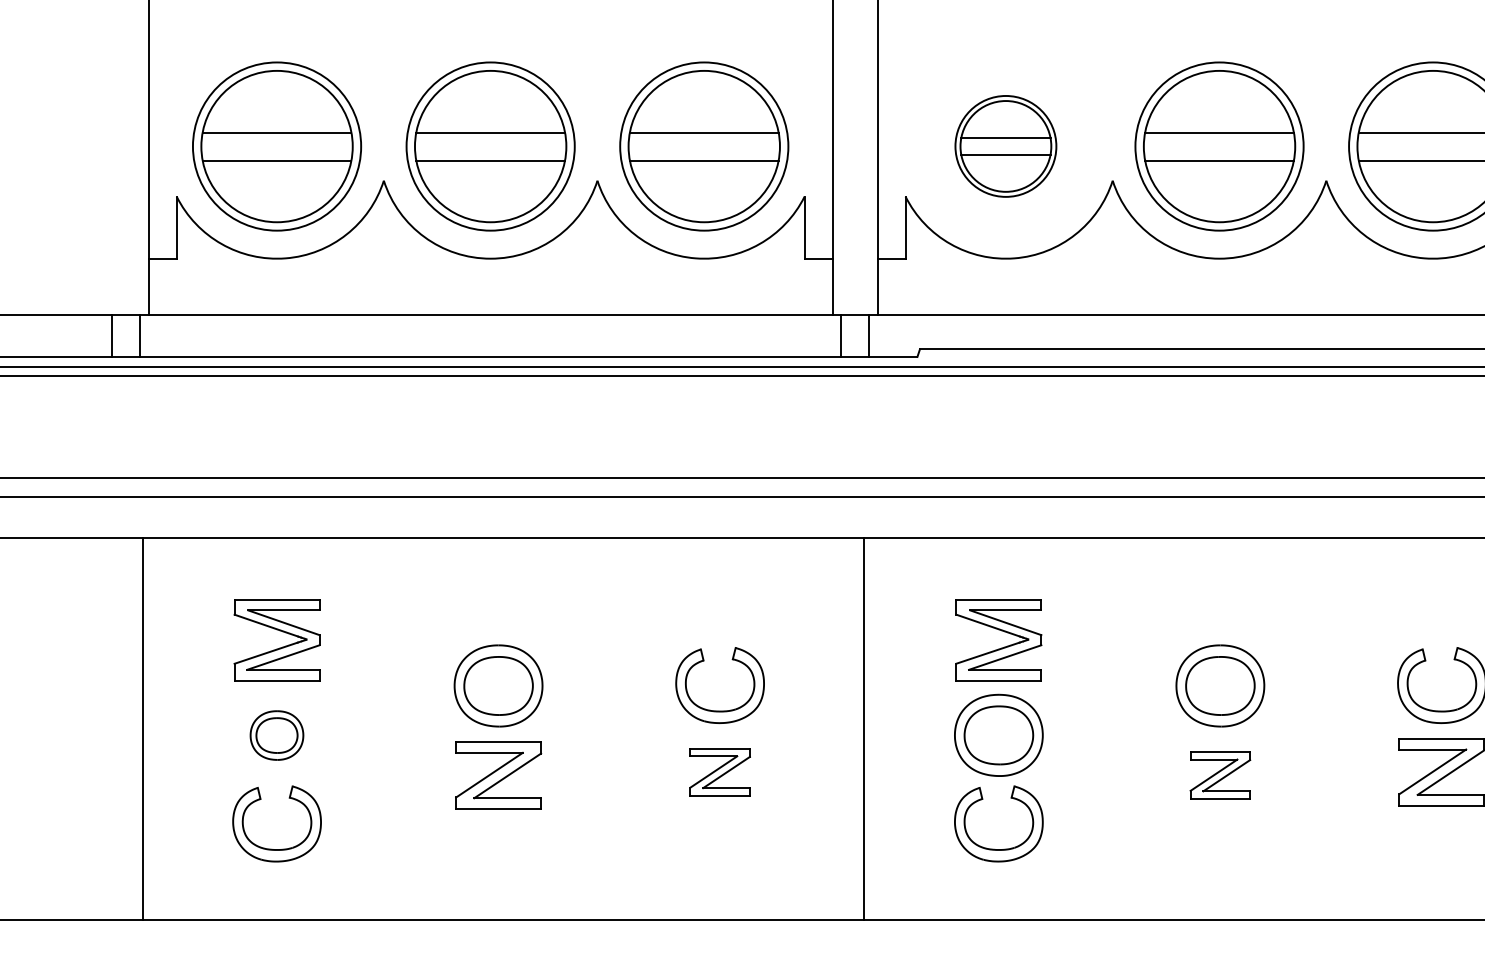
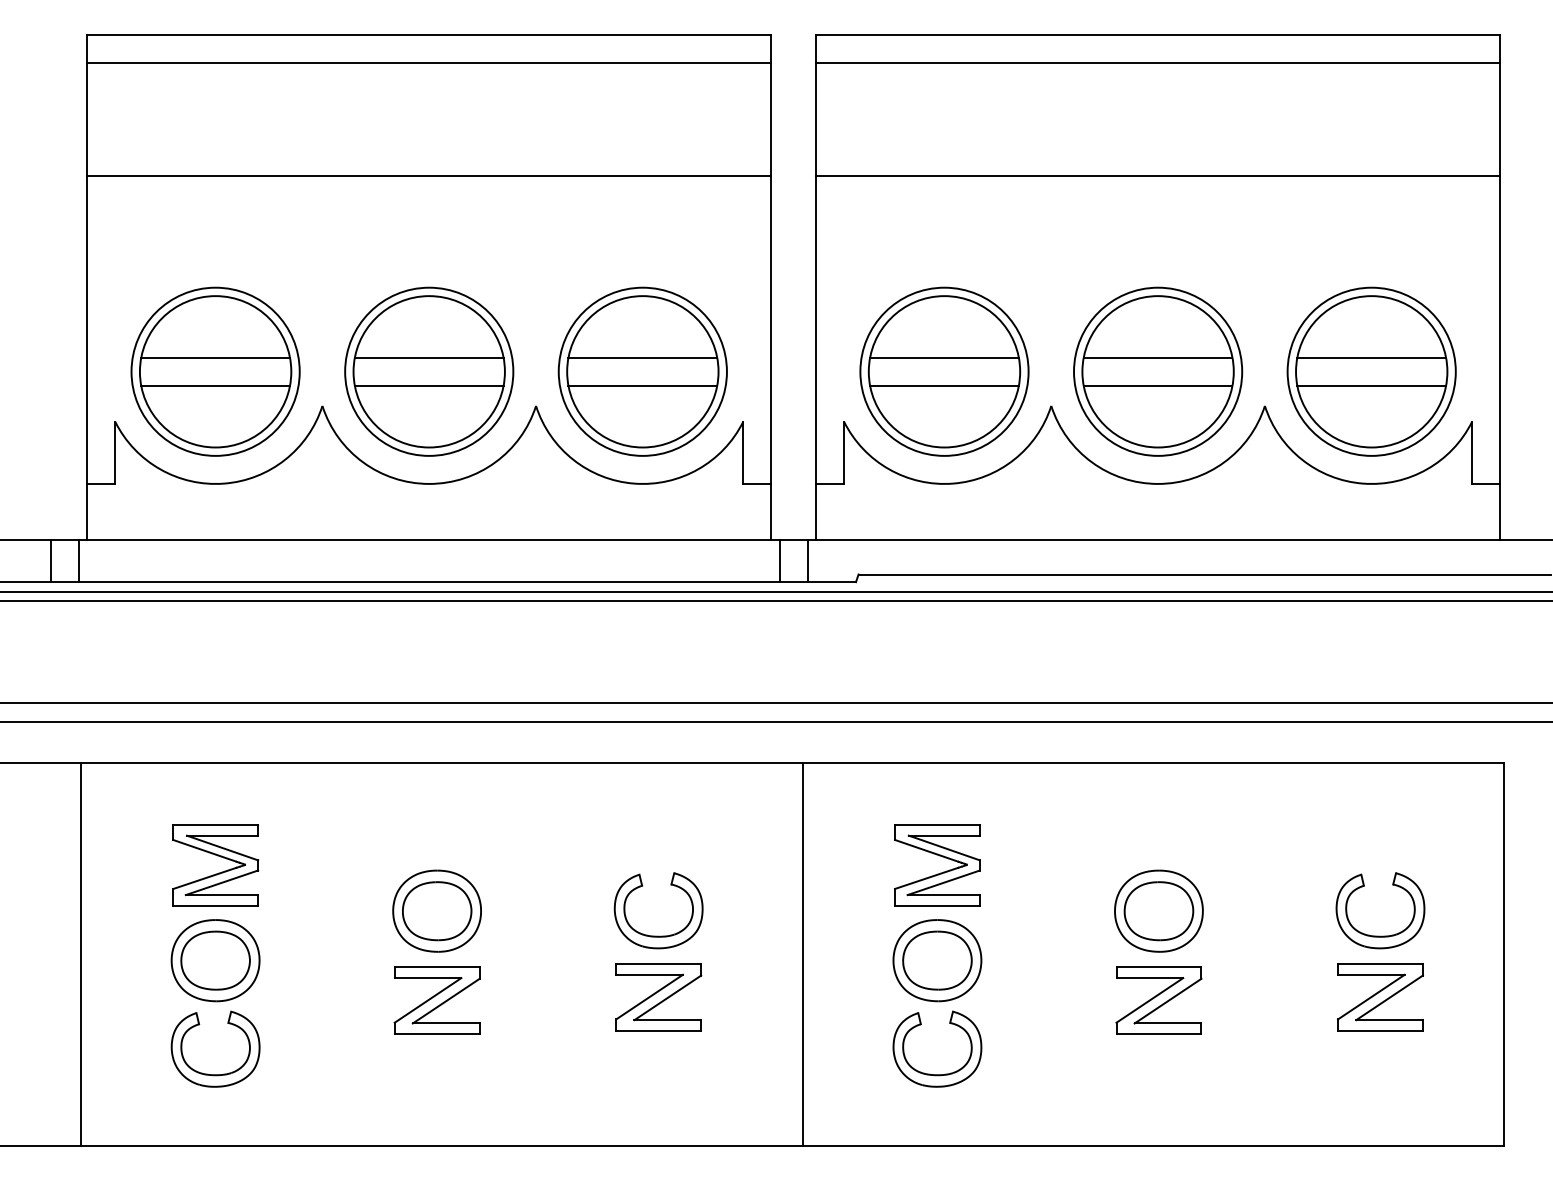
part: (1005, 146) -> (944, 371), size x1.67
part: (276, 735) -> (215, 960), size x1.67
part: (719, 772) -> (658, 997), size x1.43
part: (1219, 775) -> (1158, 1000), size x1.43

